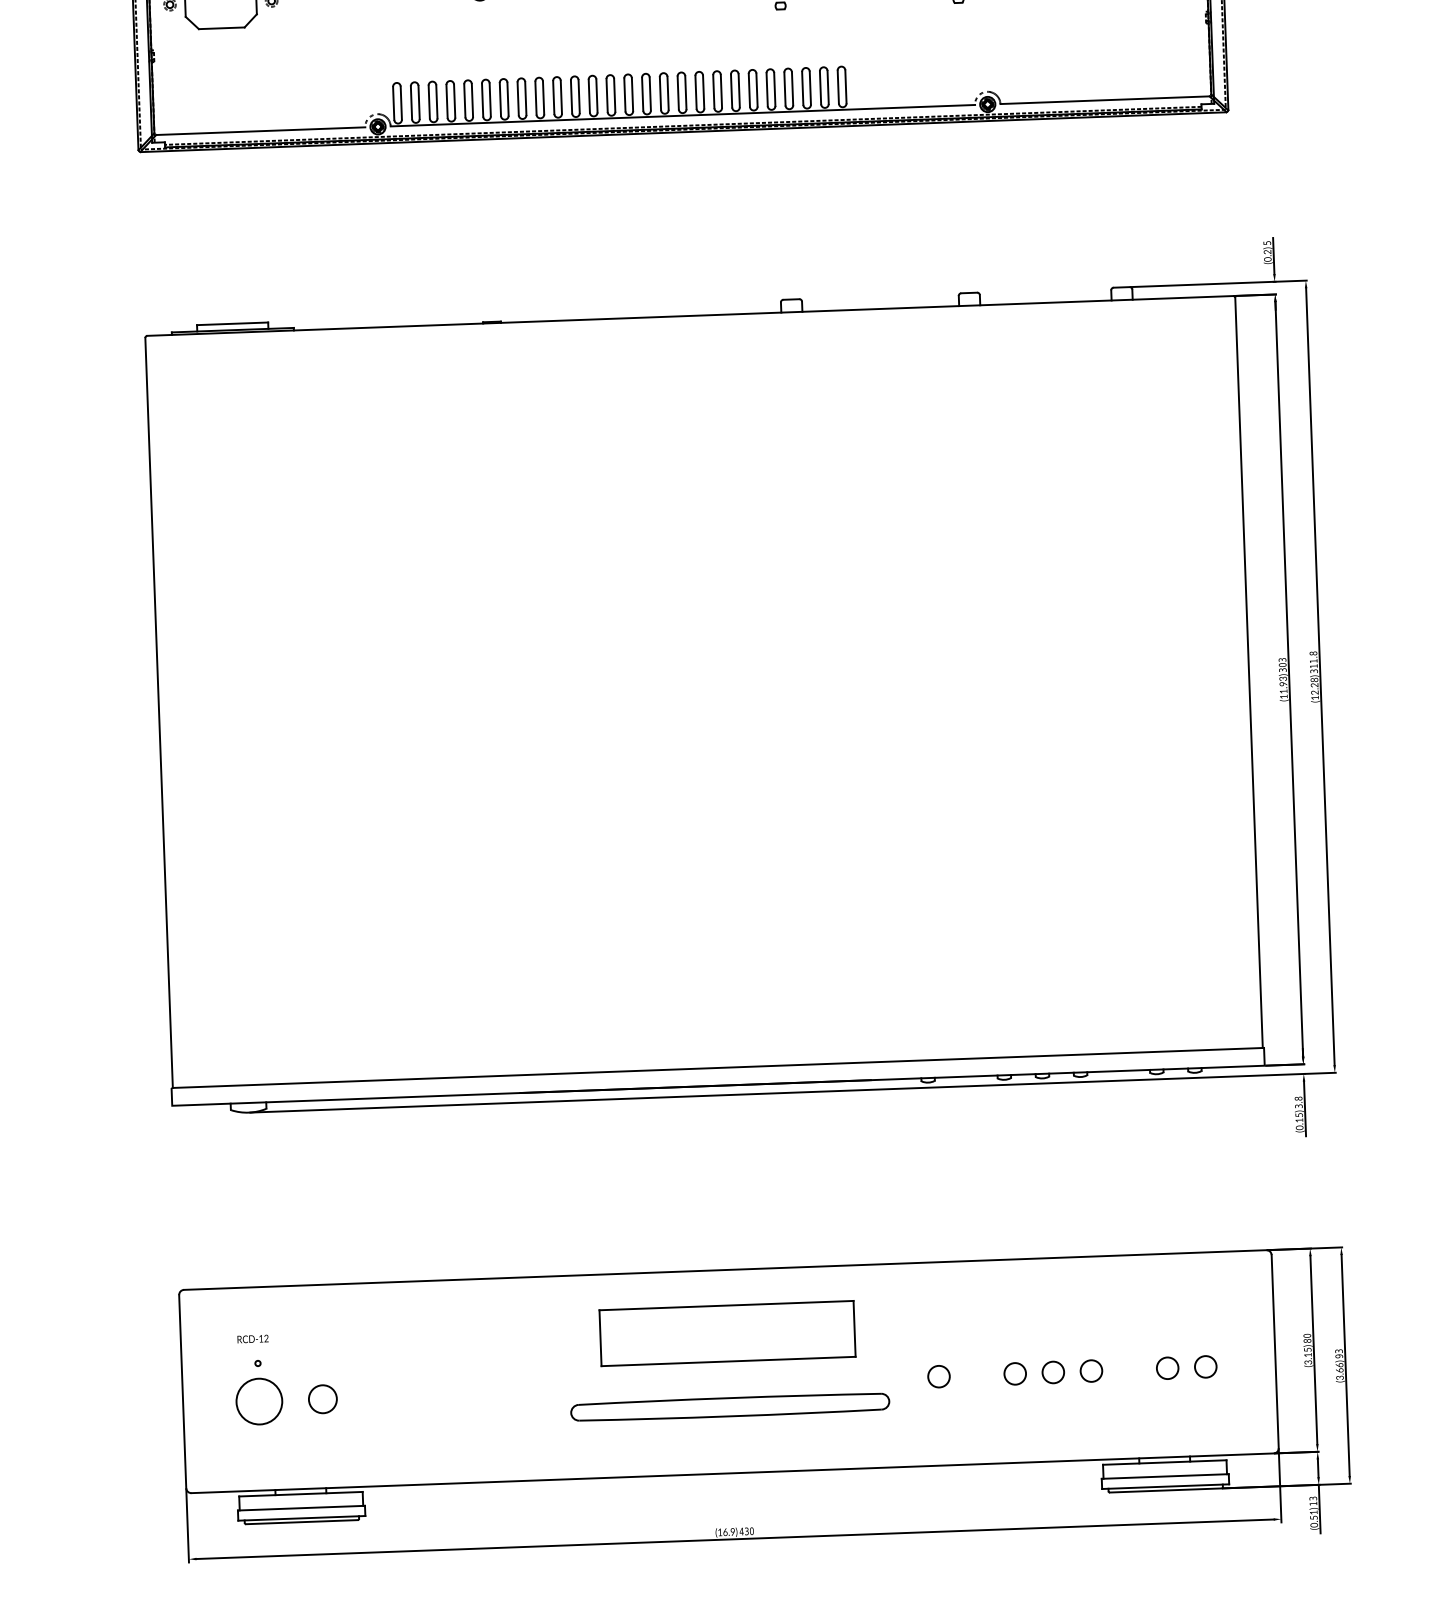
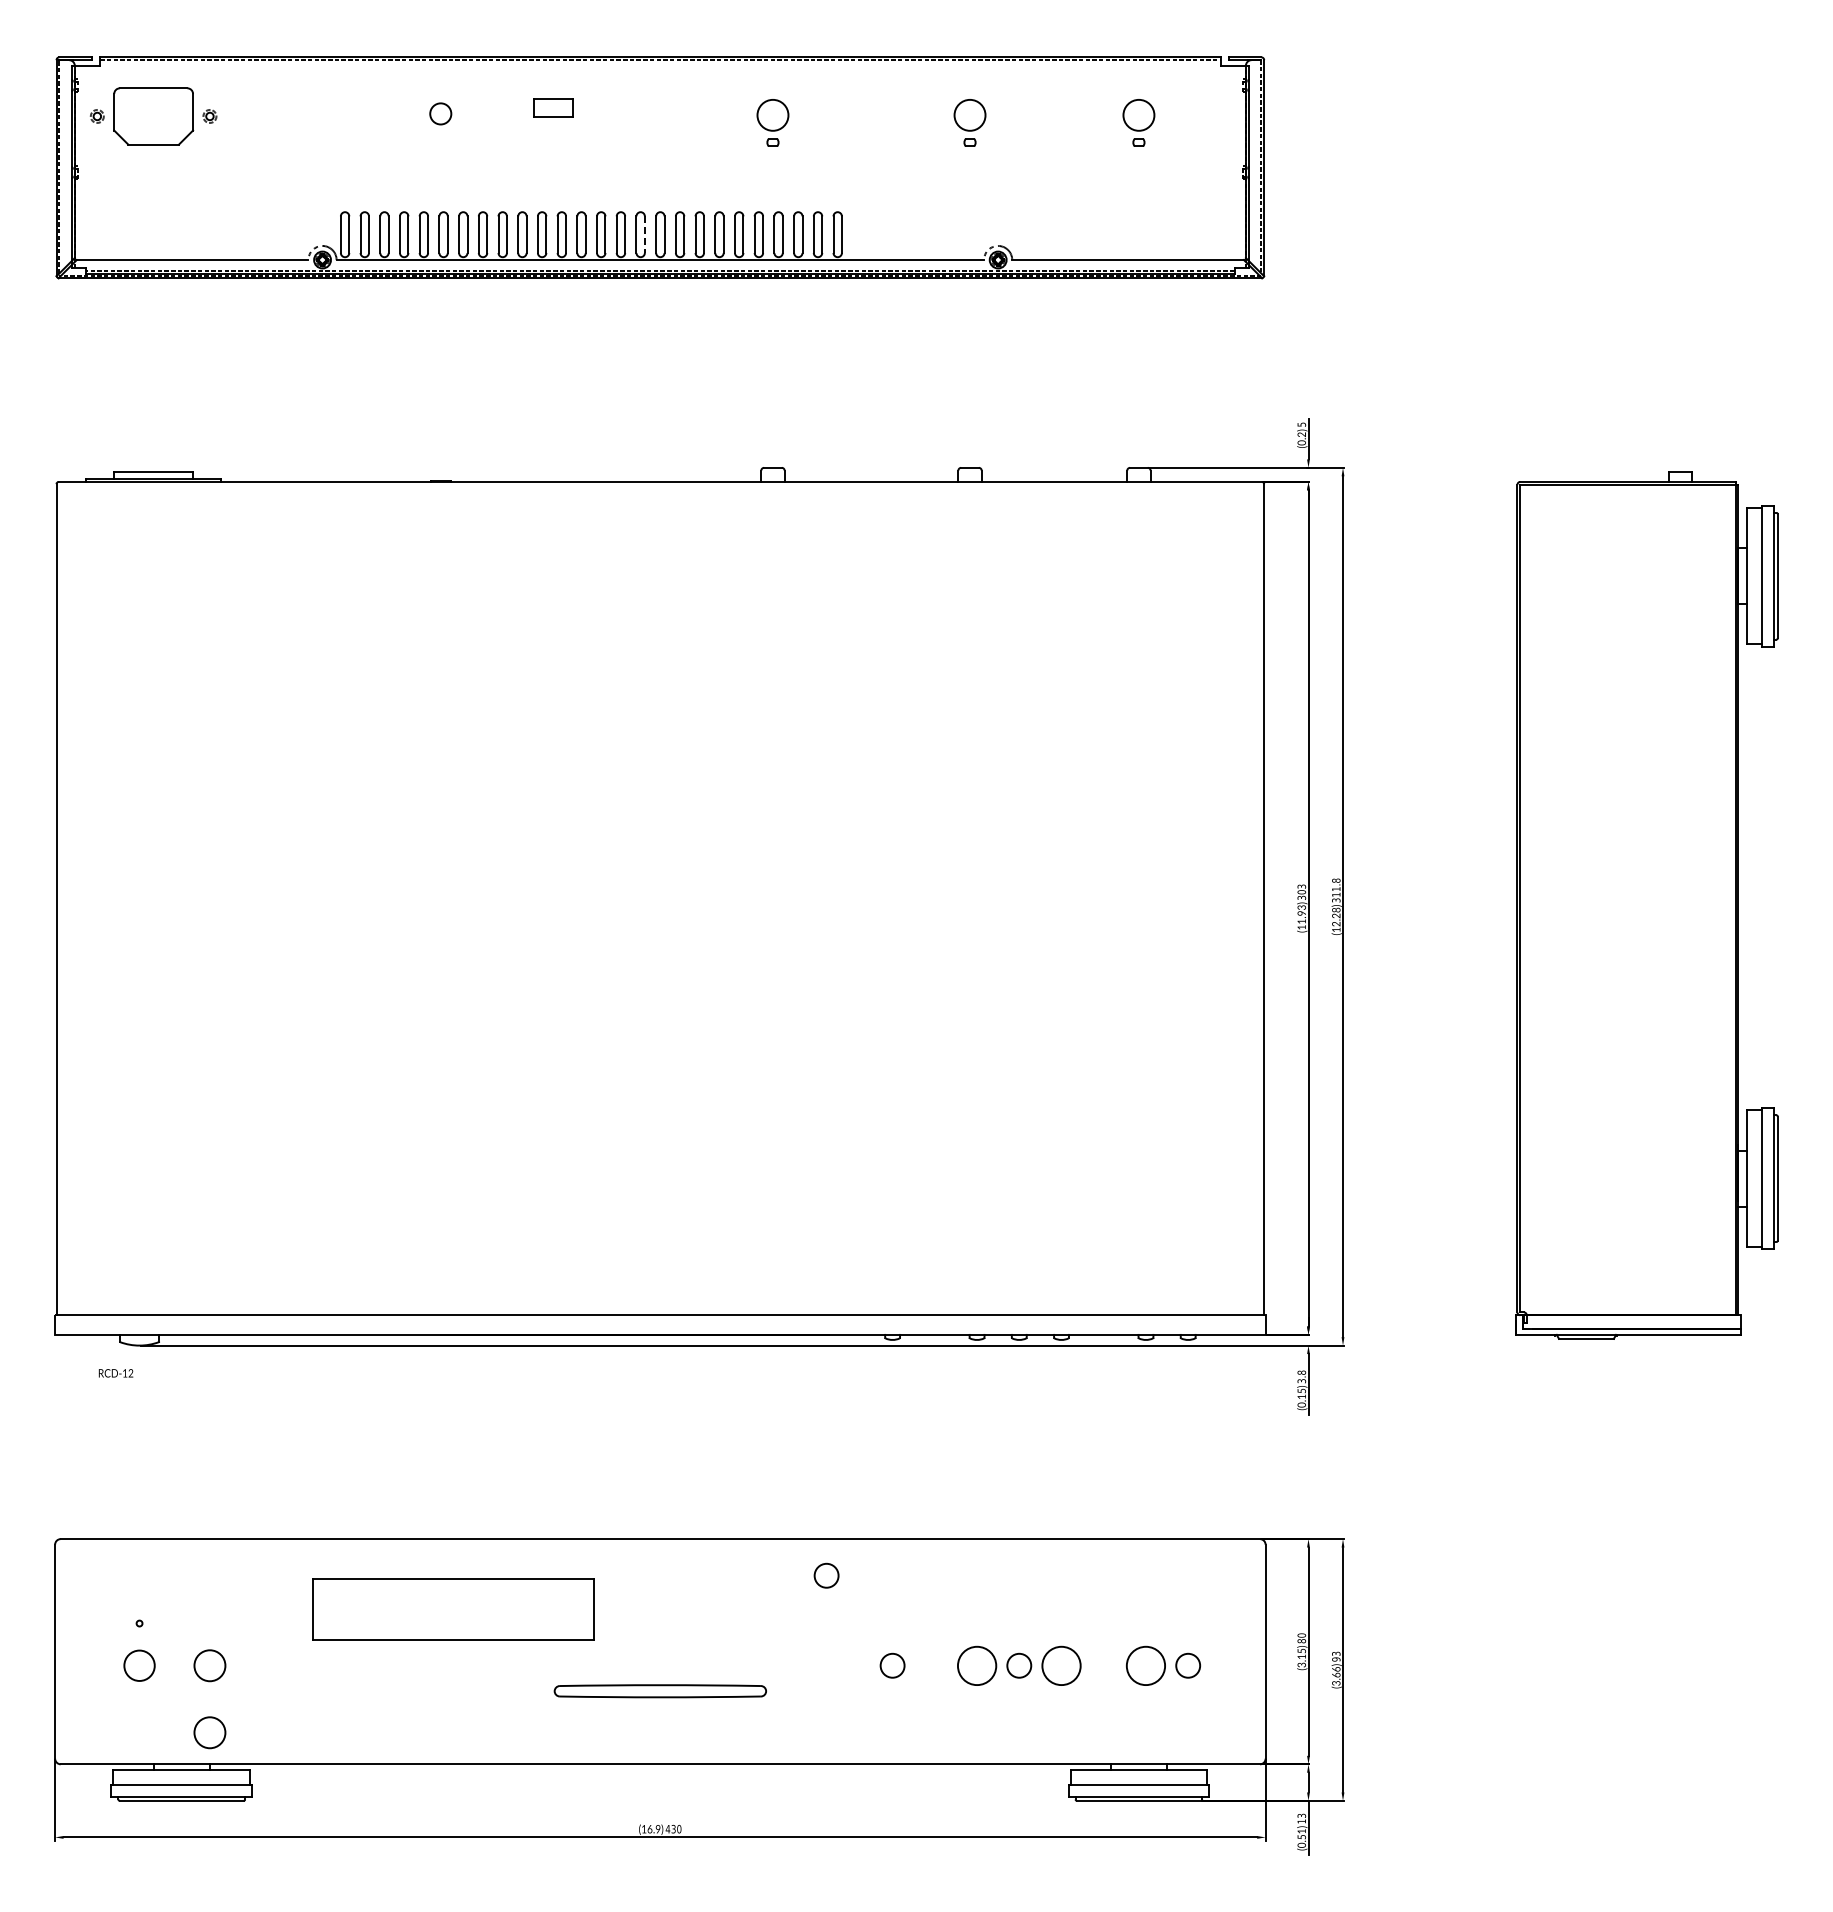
line: (667, 94) -> (644, 235), solid -> dashed
circle: (876, 1297) -> (826, 1575), added
part: (727, 1333) -> (453, 1609), moved
text: (252, 1339) -> (115, 1373), moved
circle: (1167, 1368) -> (1145, 1665), size x1.6
circle: (1091, 1370) -> (1061, 1665), size x1.6
circle: (1014, 1373) -> (976, 1665), size x1.6
circle: (259, 1401) -> (139, 1665), size x0.6
part: (730, 1407) -> (660, 1691), size x0.6
circle: (324, 1459) -> (209, 1732), added

